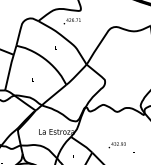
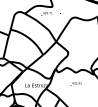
text: (116, 144) -> (75, 83), moved

